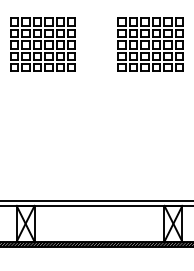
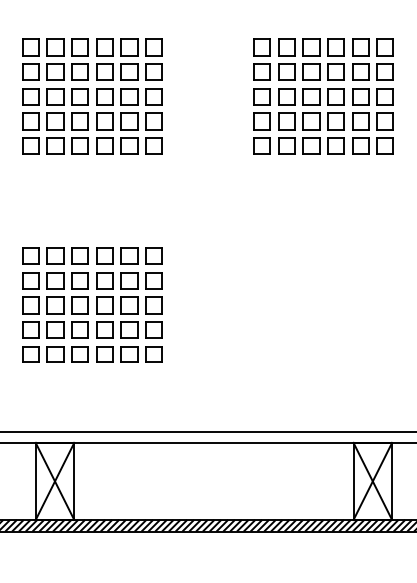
part: (42, 141) -> (91, 304), added

